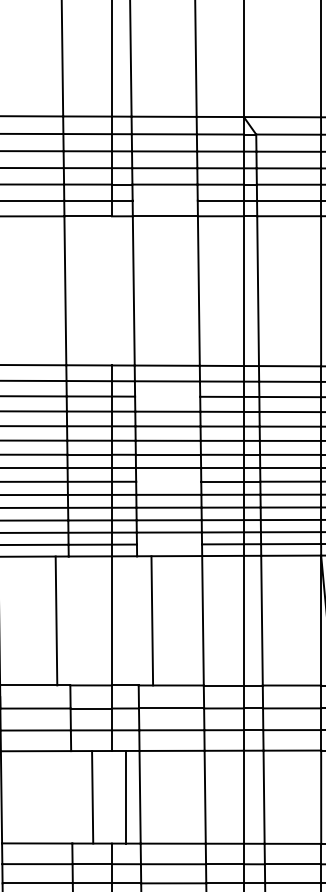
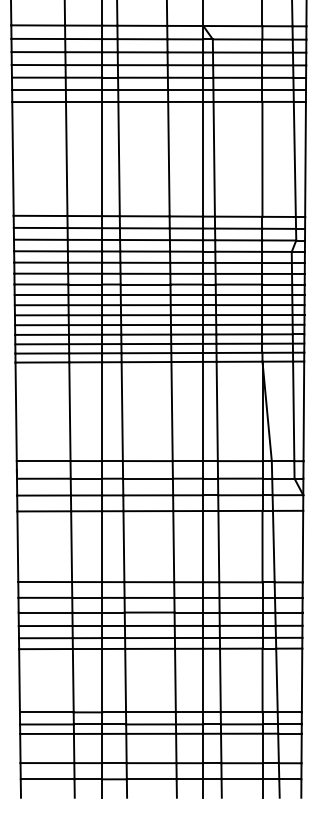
line: (165, 201) -> (143, 90), added
line: (112, 291) -> (102, 159), added
line: (166, 397) -> (144, 240), added
line: (168, 482) -> (145, 305), added
line: (169, 544) -> (146, 353), added
line: (55, 620) -> (69, 411), moved
line: (151, 620) -> (121, 411), moved
line: (92, 797) -> (71, 546), moved
line: (126, 797) -> (102, 546), moved

